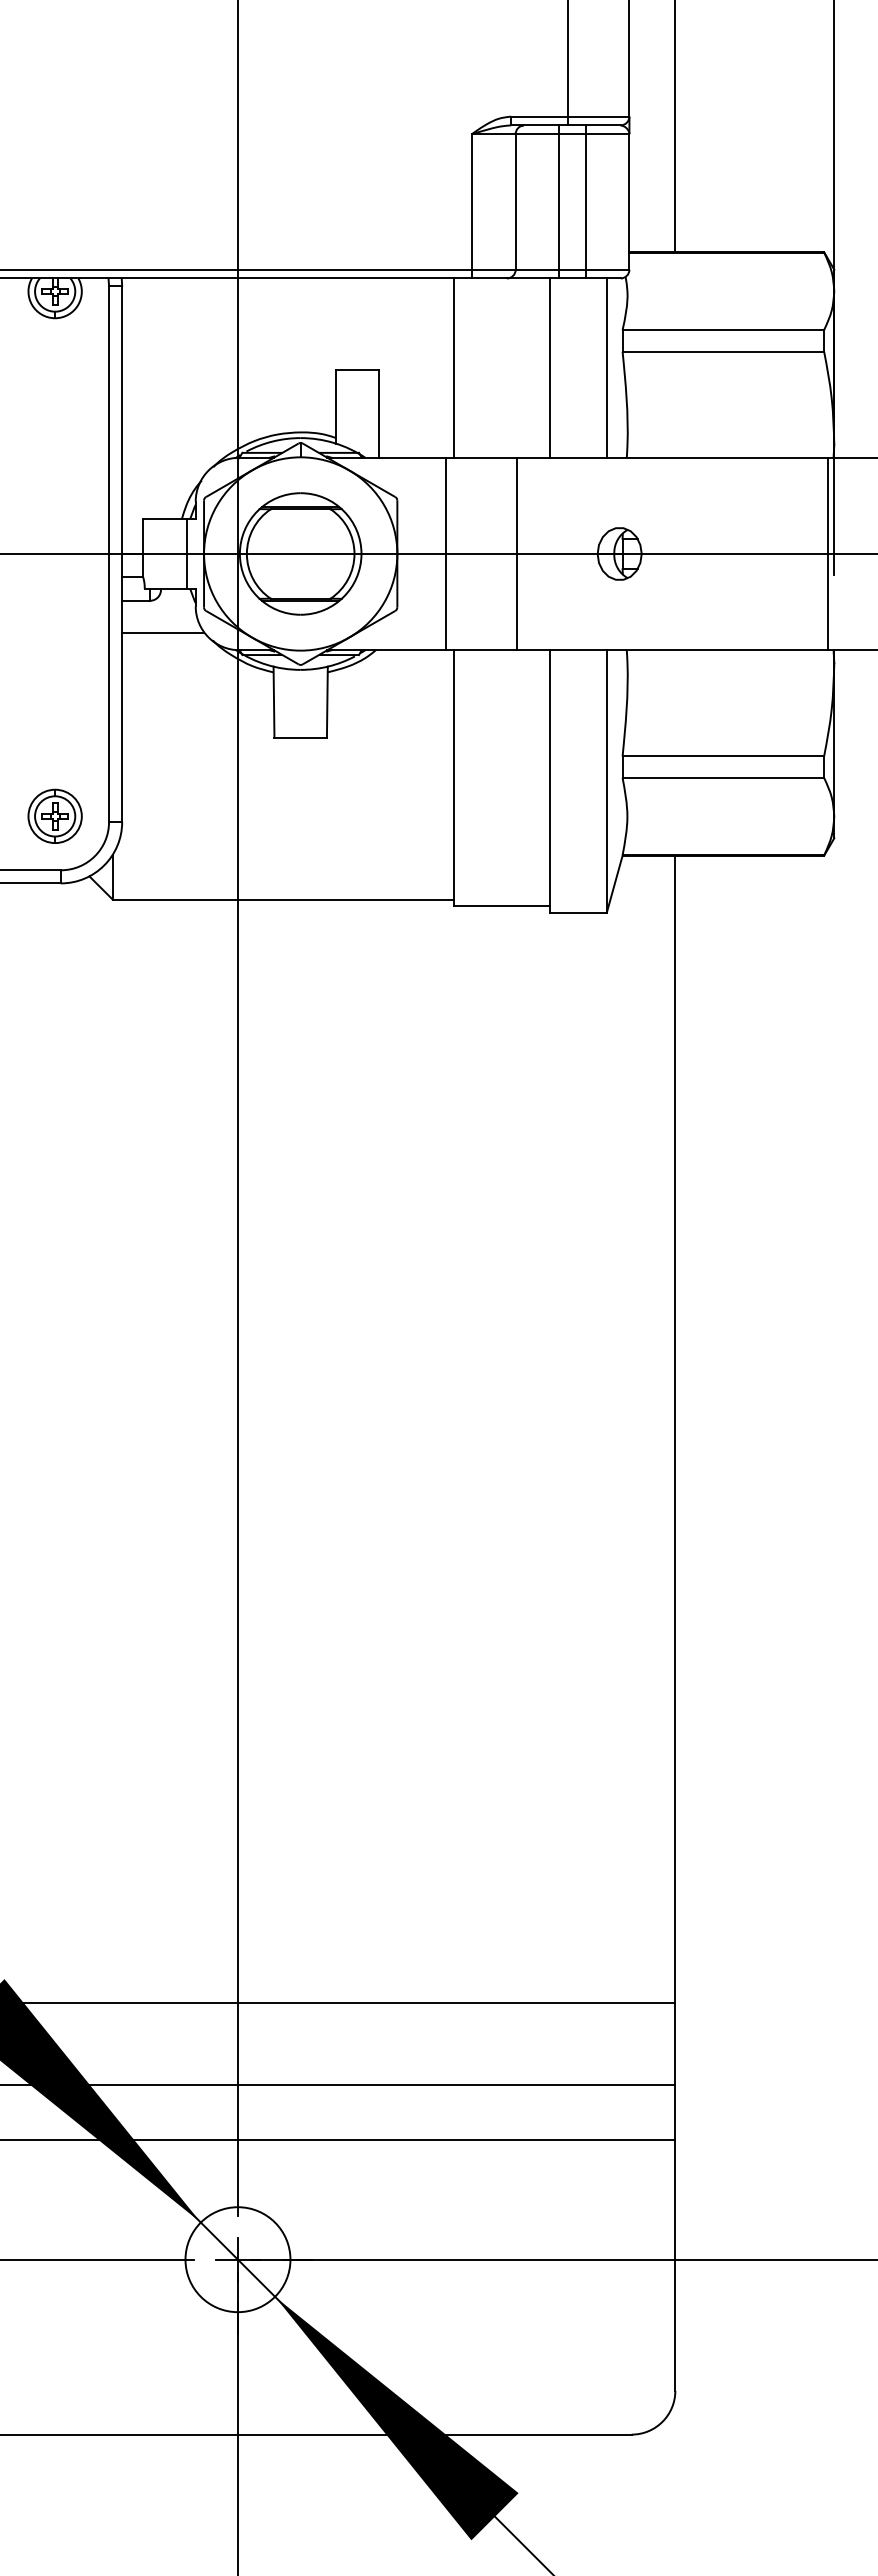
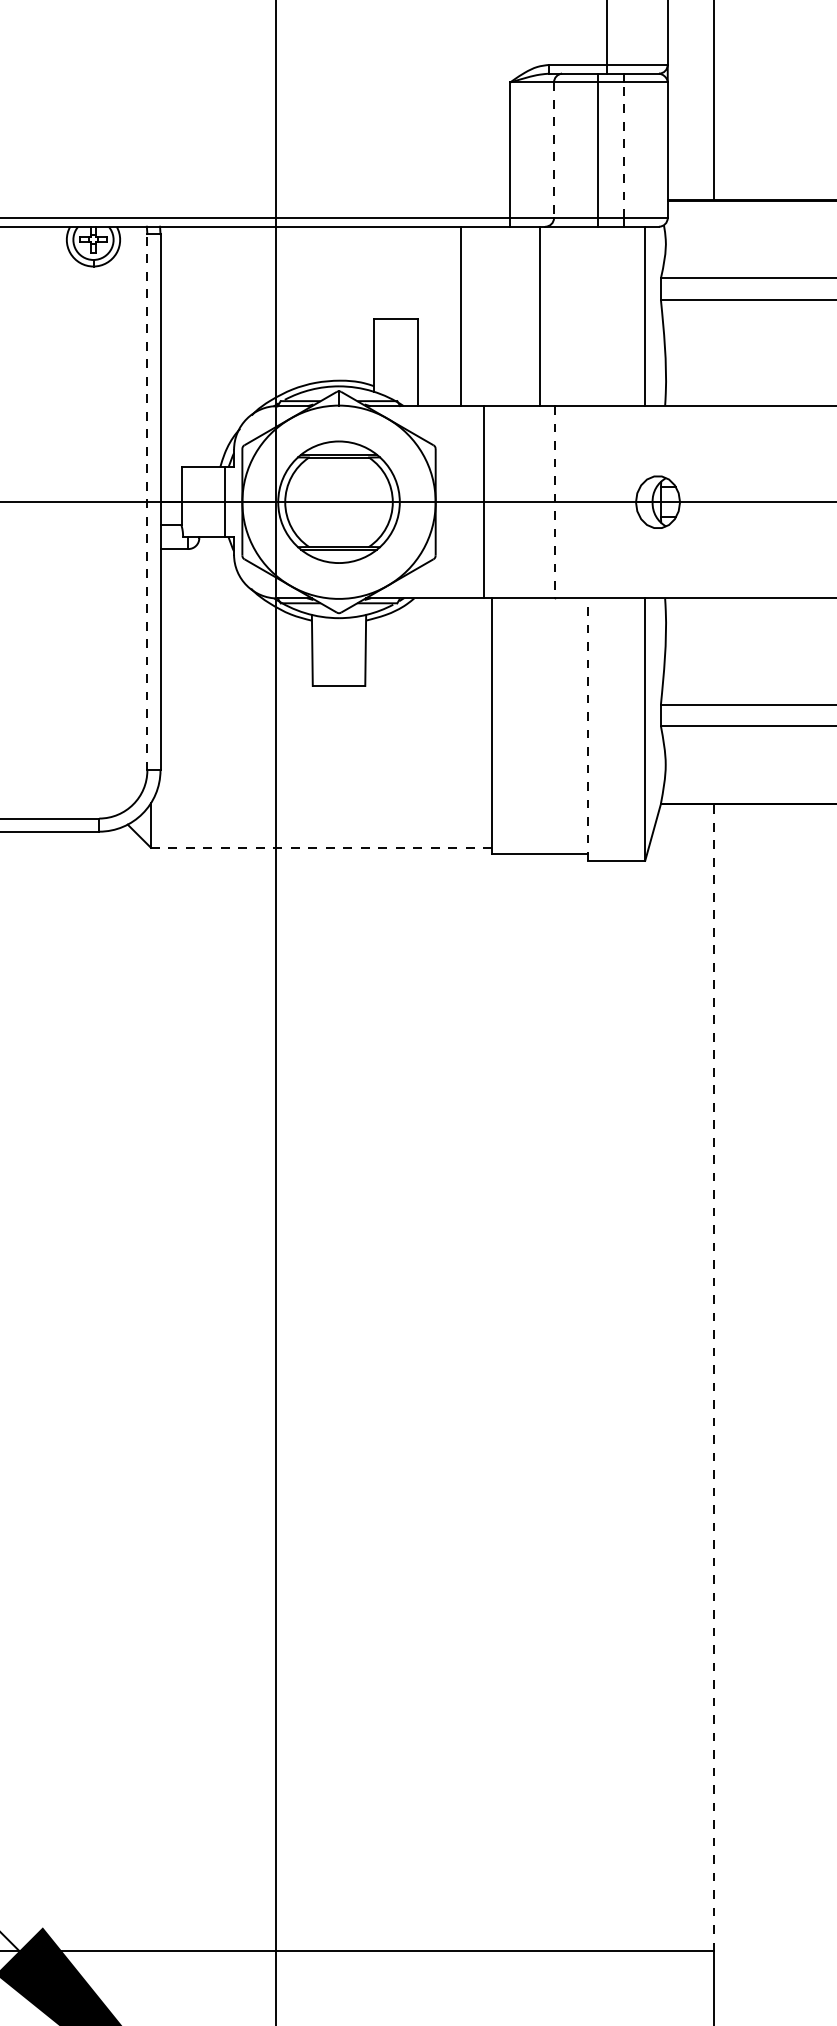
line: (515, 201) -> (553, 149), solid -> dashed
line: (585, 201) -> (623, 149), solid -> dashed
line: (453, 367) -> (460, 315), moved
line: (550, 367) -> (540, 315), moved
line: (109, 553) -> (147, 501), solid -> dashed
line: (516, 554) -> (554, 502), solid -> dashed
line: (163, 632) -> (201, 580), removed
line: (550, 780) -> (588, 728), solid -> dashed
part: (54, 815) -> (92, 763), removed
line: (283, 899) -> (321, 847), solid -> dashed
line: (675, 1429) -> (713, 1377), solid -> dashed

